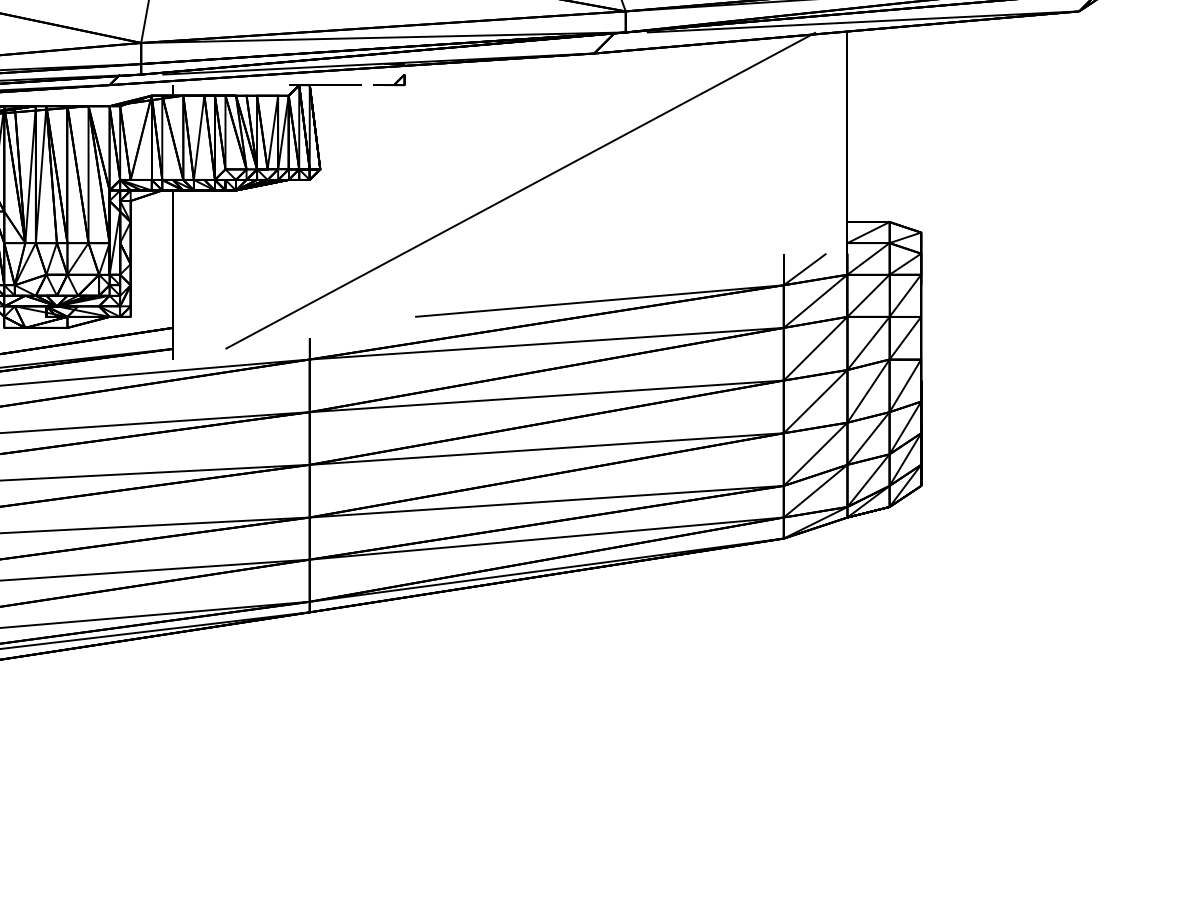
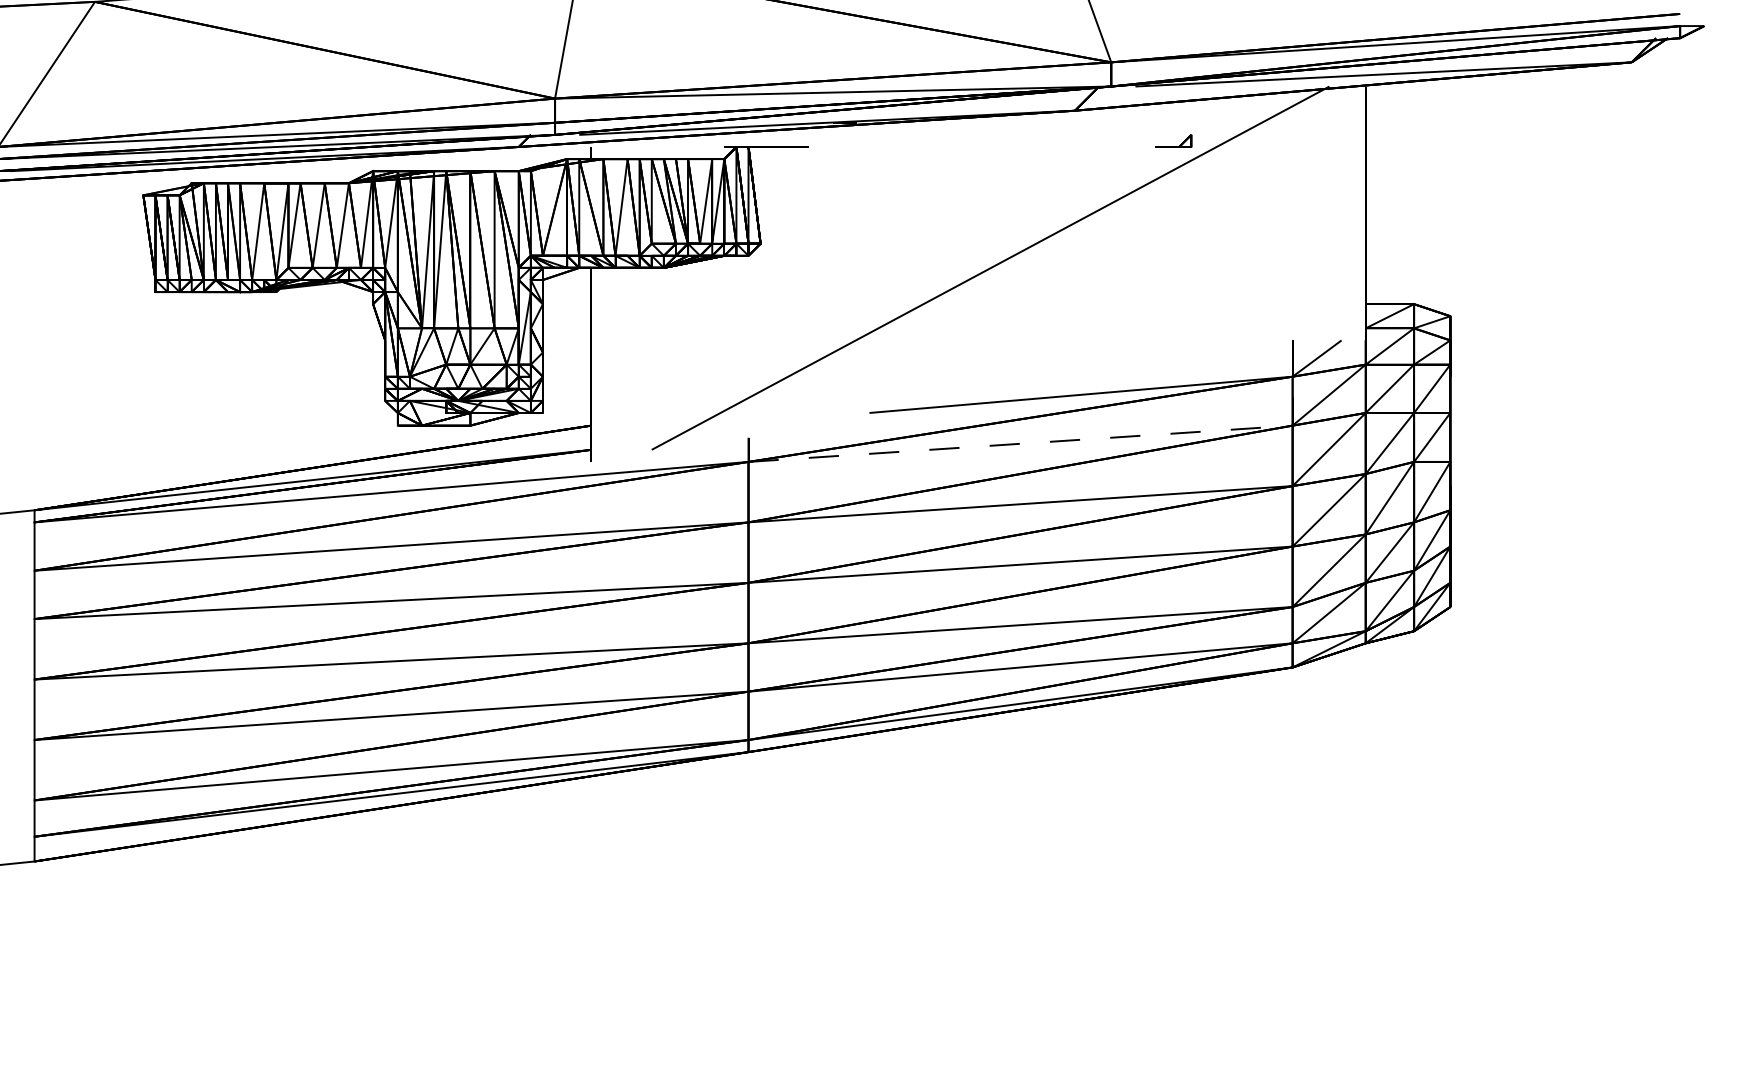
part: (389, 79) -> (1173, 140), moved
line: (568, 342) -> (1045, 442), solid -> dashed

